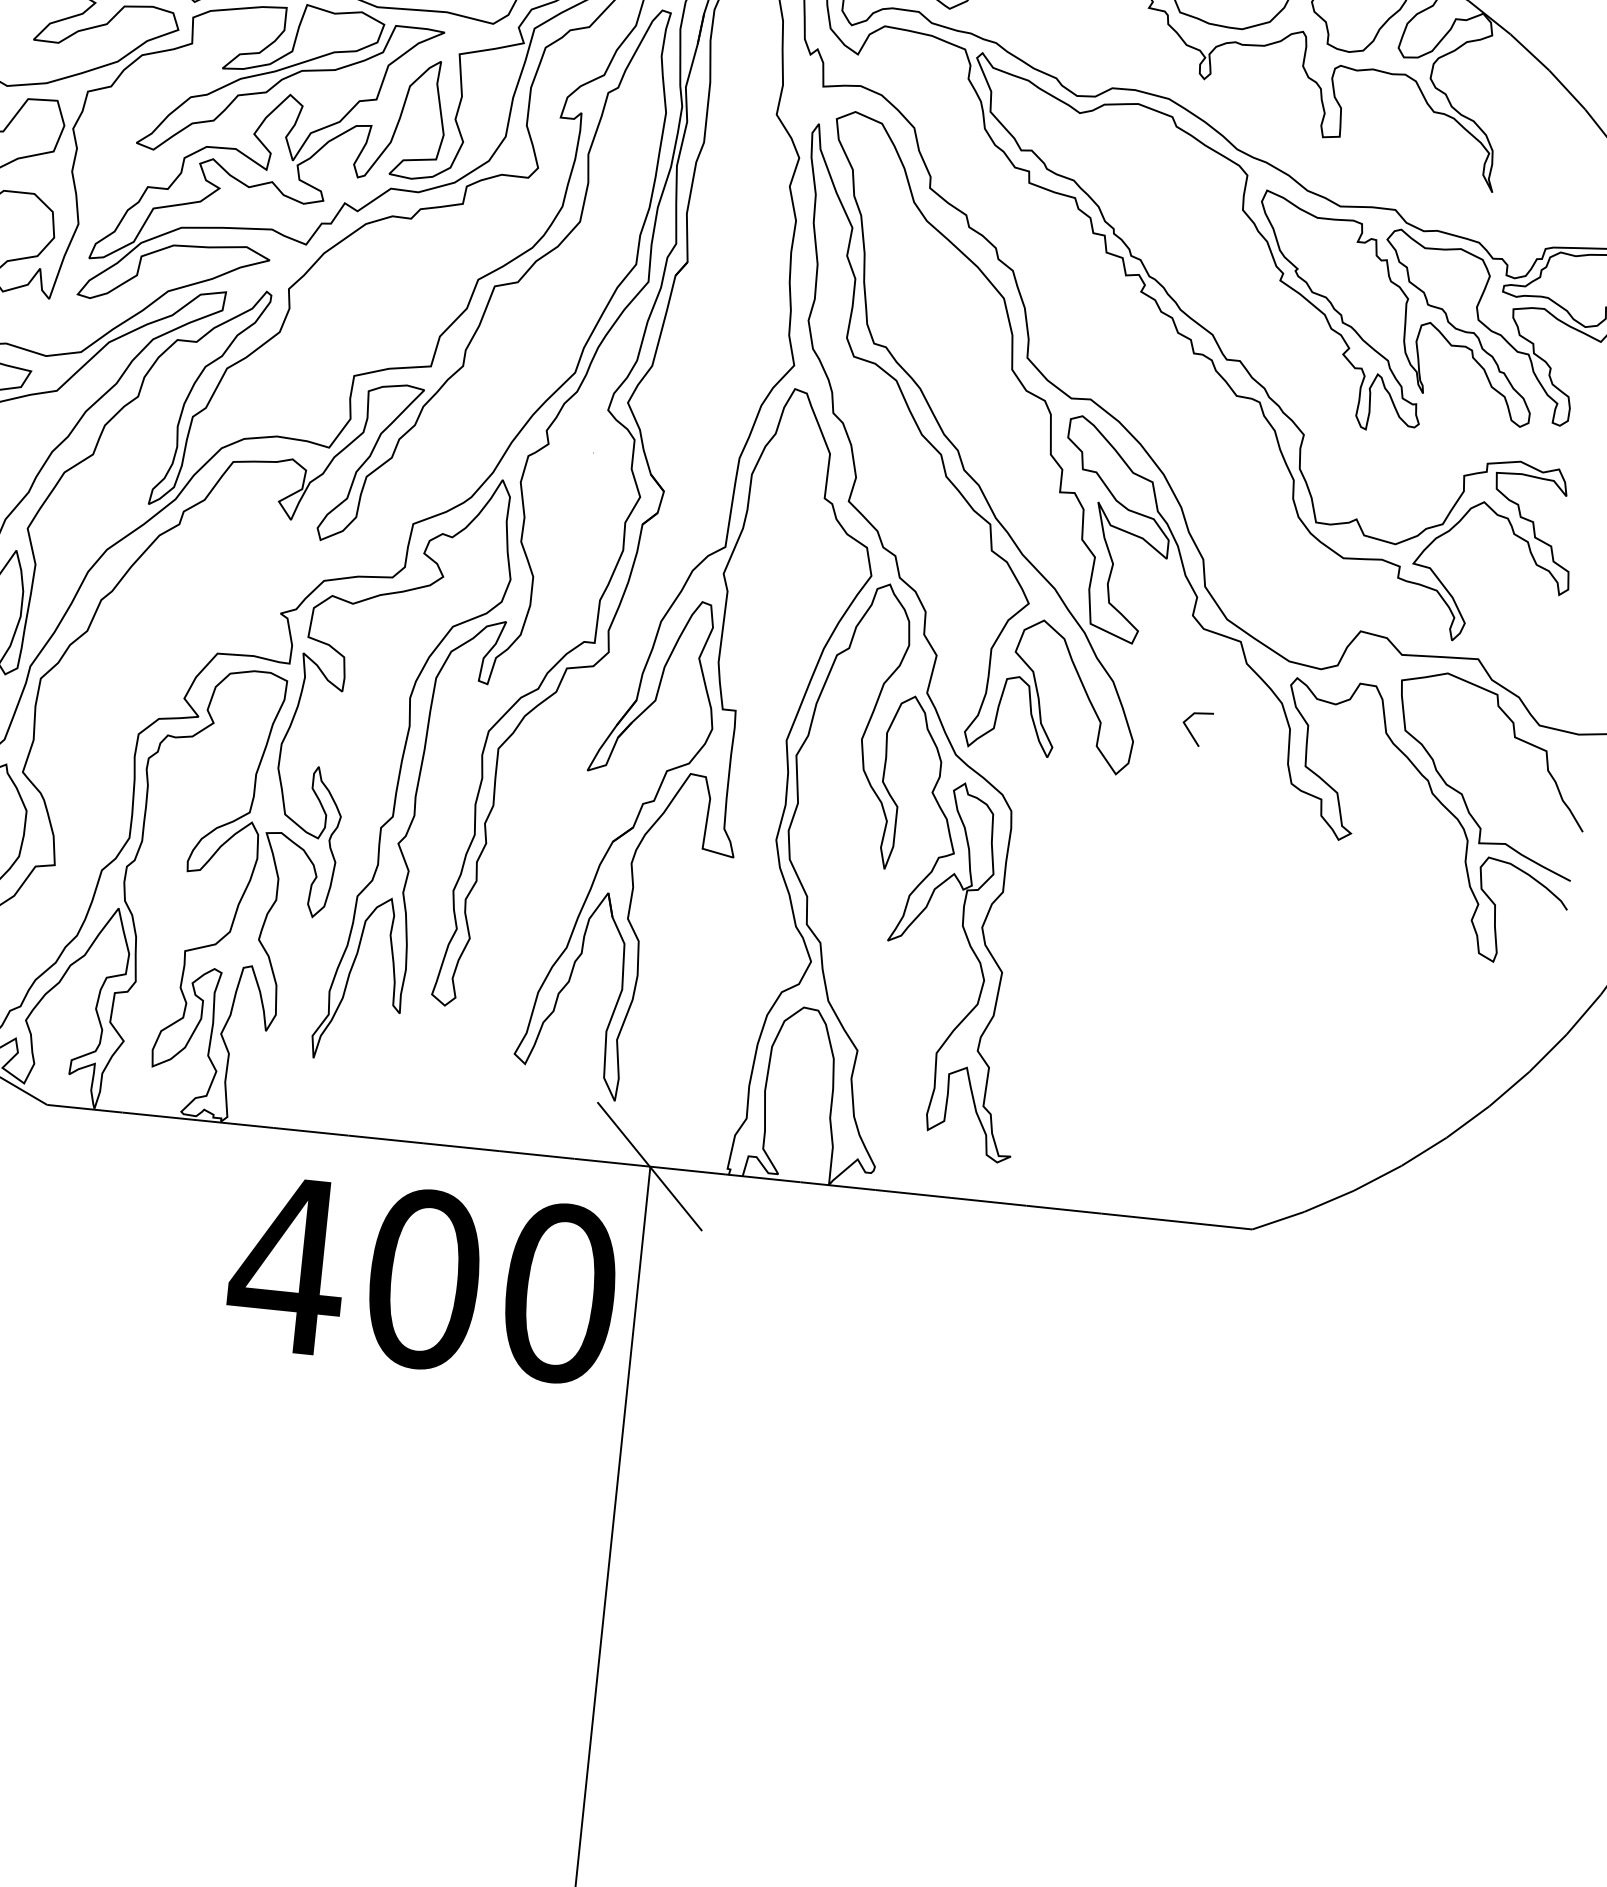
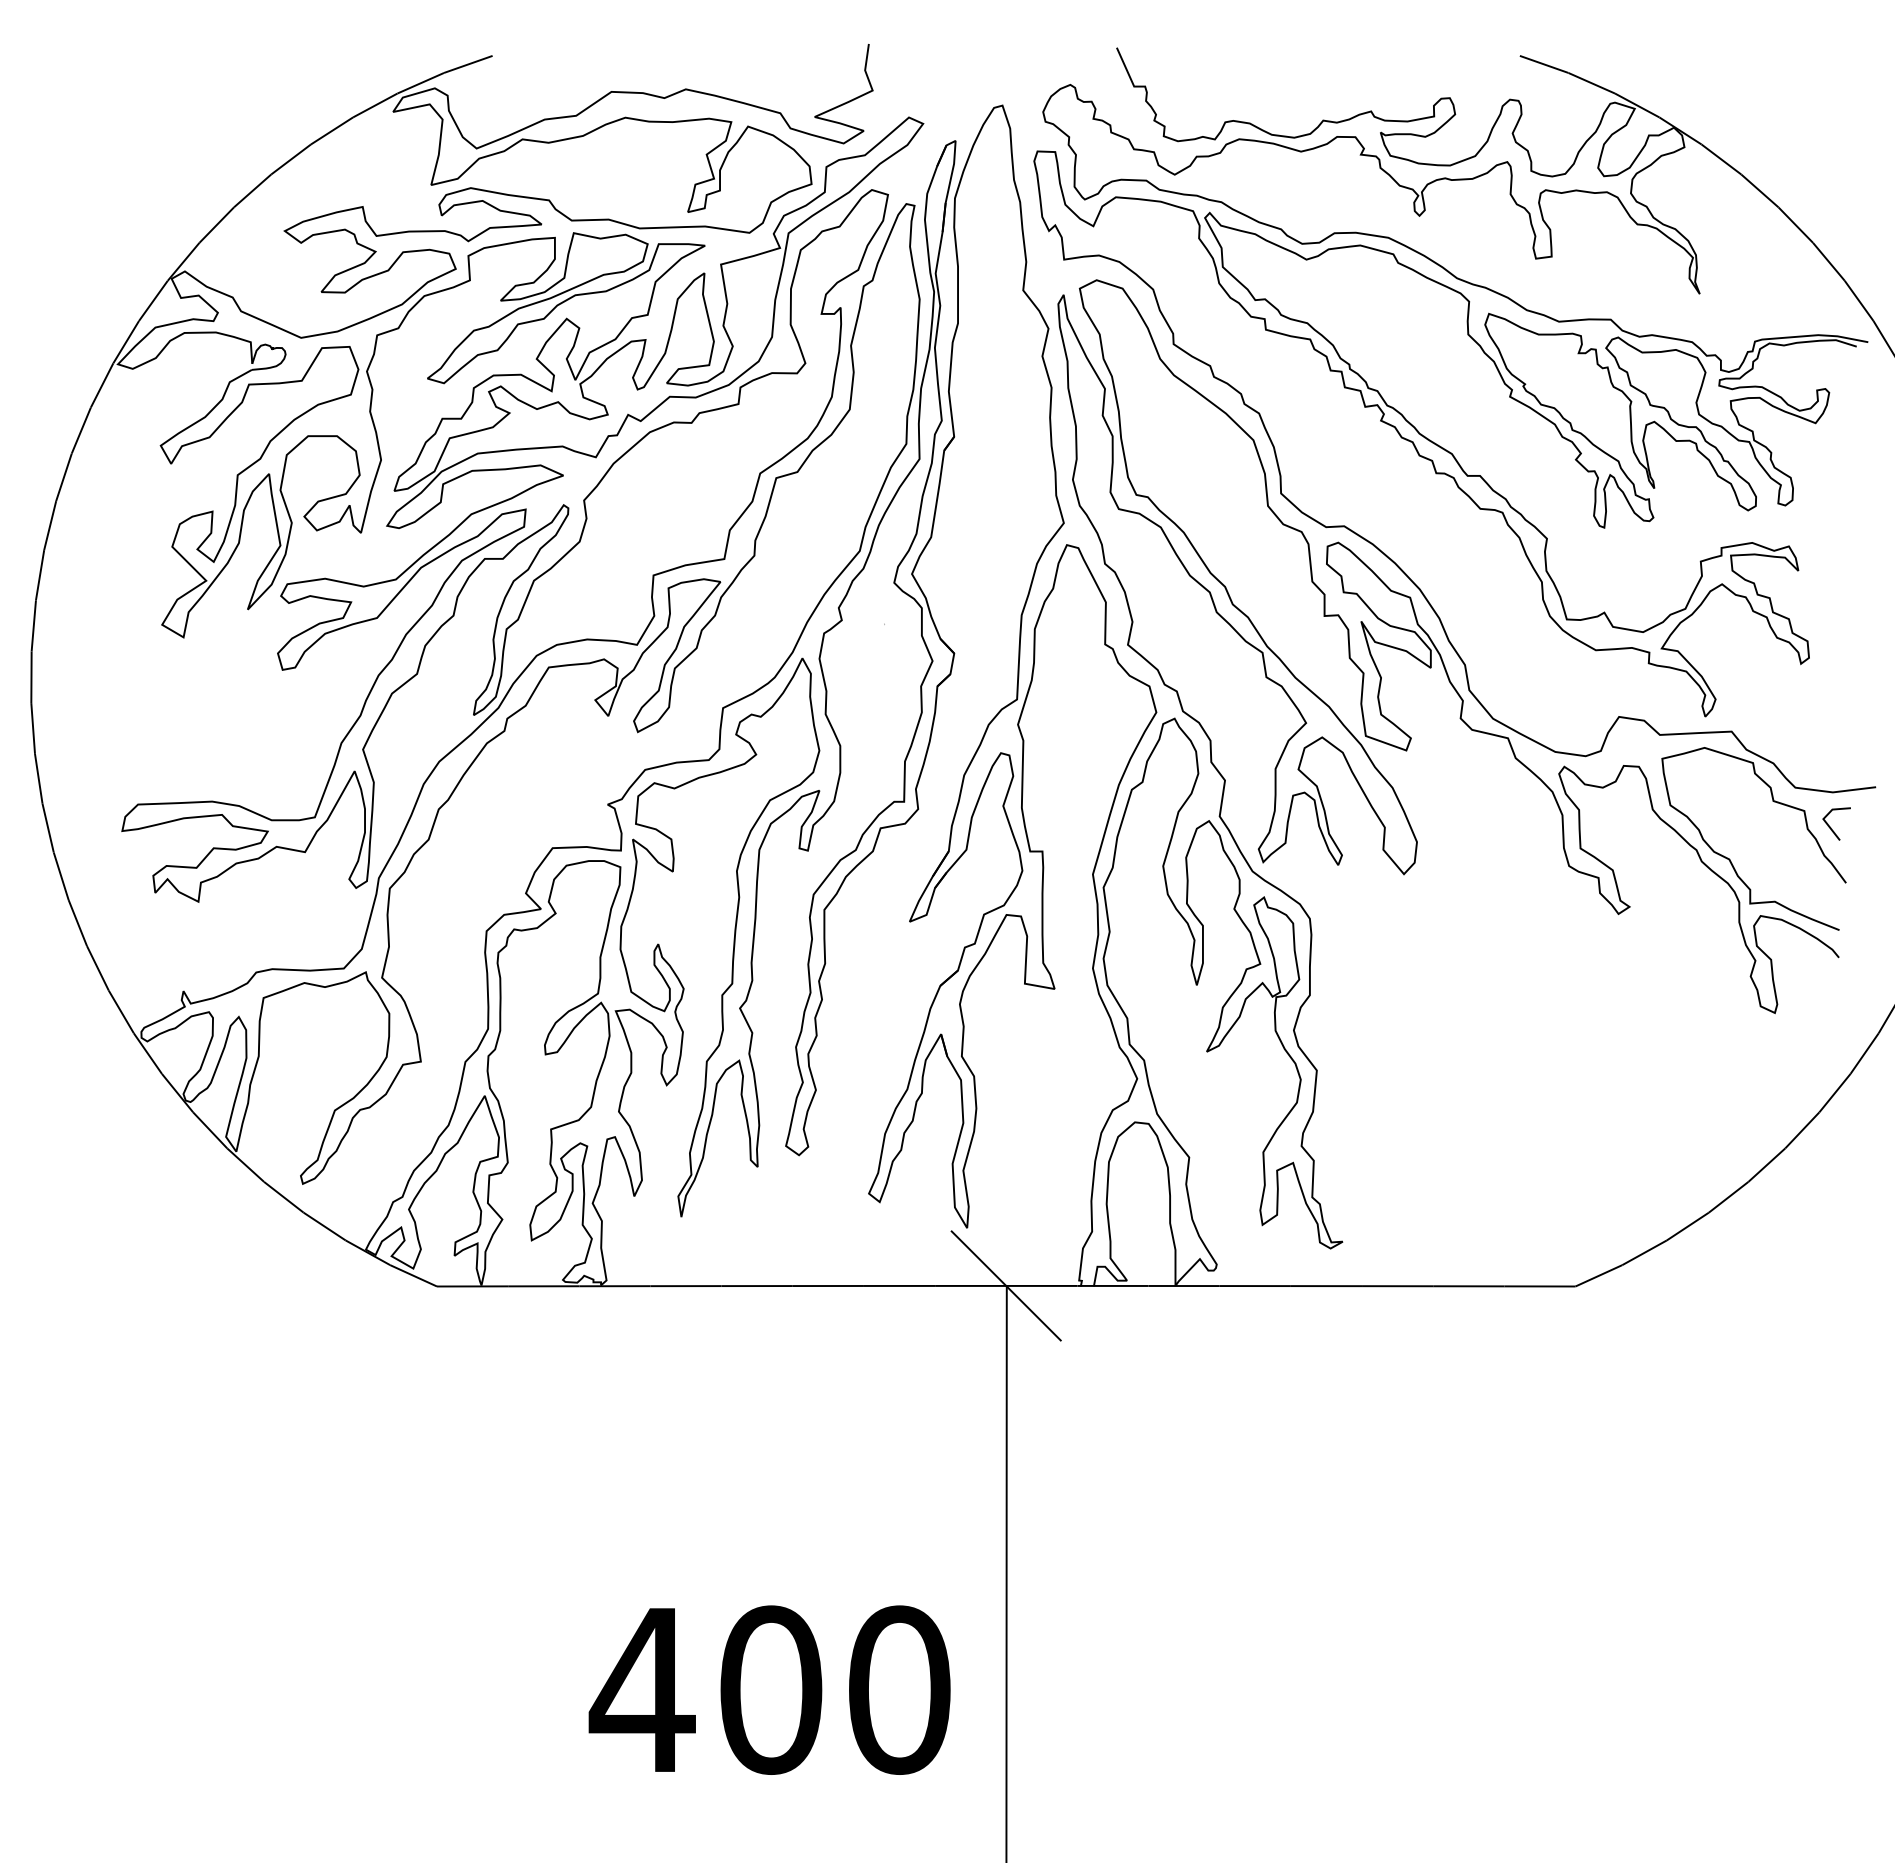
line: (1191, 732) -> (1831, 827), moved
text: (422, 1278) -> (769, 1689), moved

